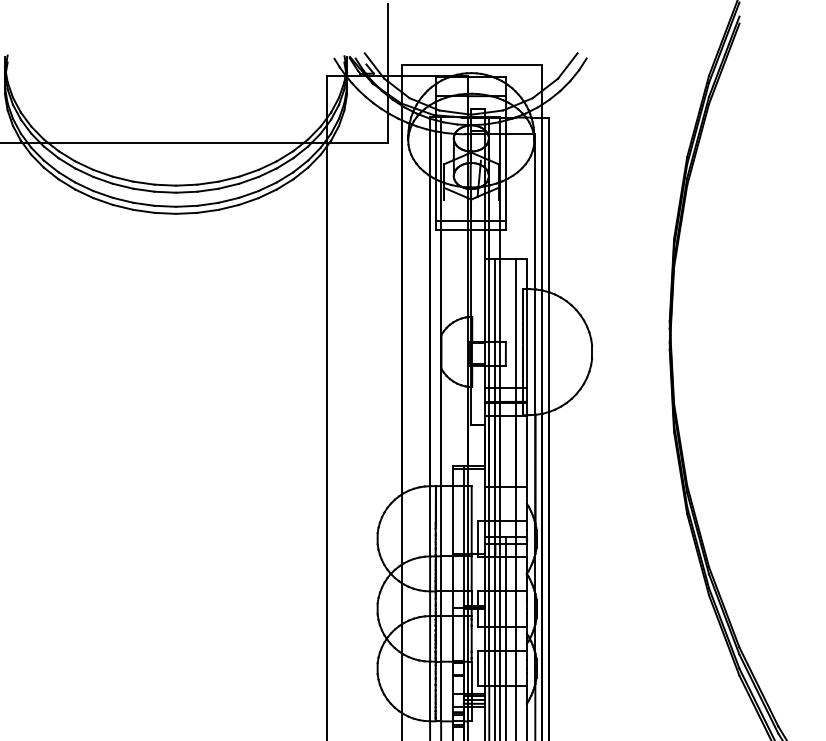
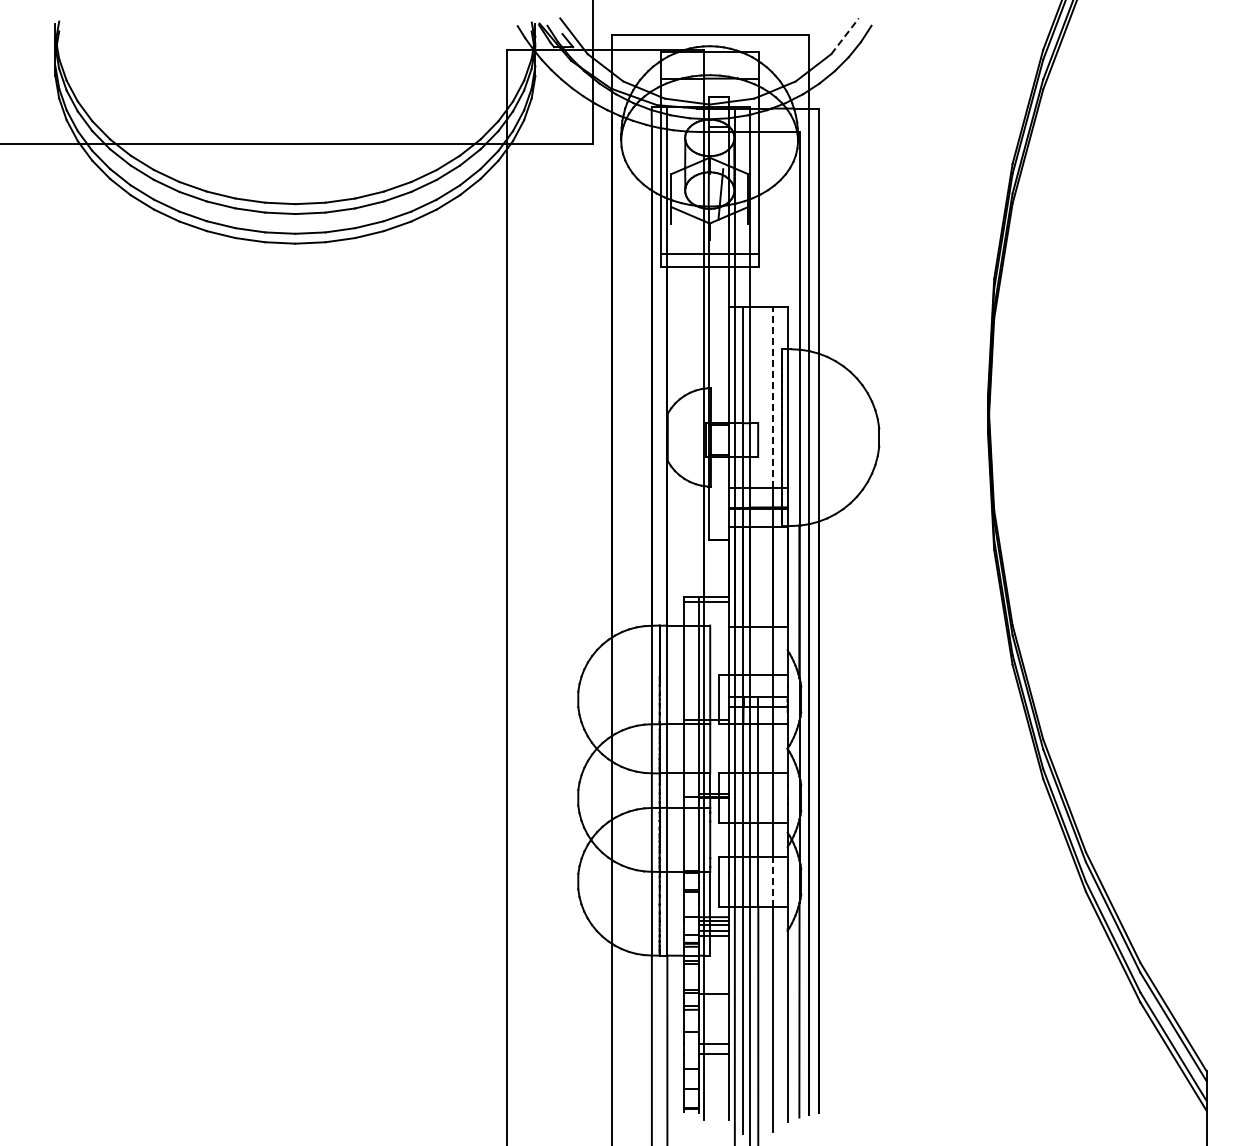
line: (568, 66) -> (845, 36), solid -> dashed
line: (516, 323) -> (772, 397), solid -> dashed
line: (516, 668) -> (772, 881), solid -> dashed

